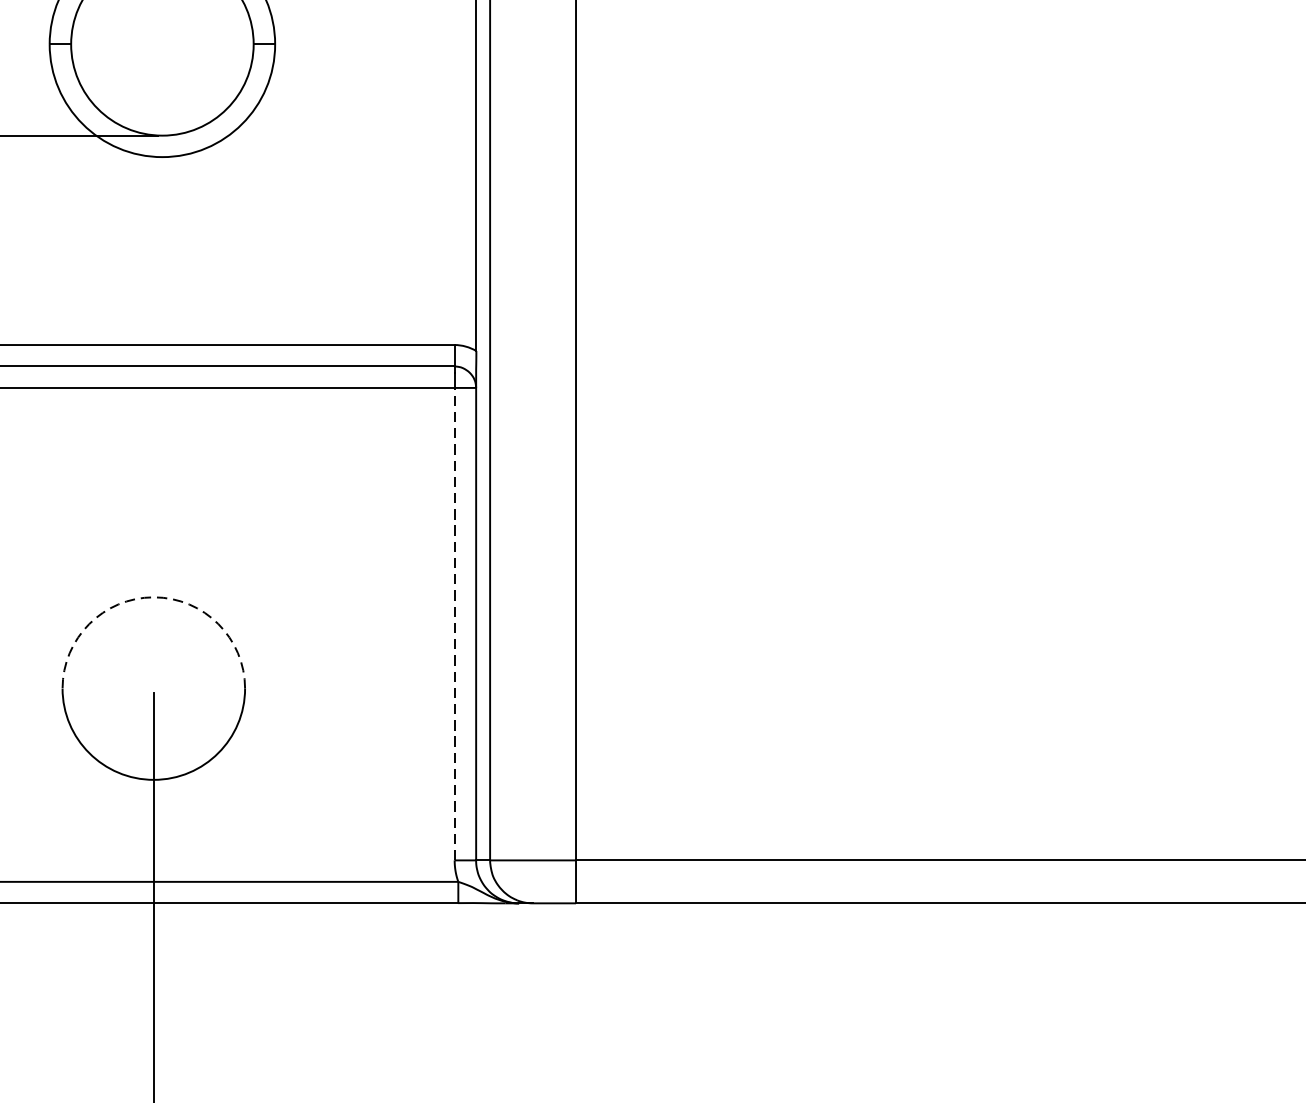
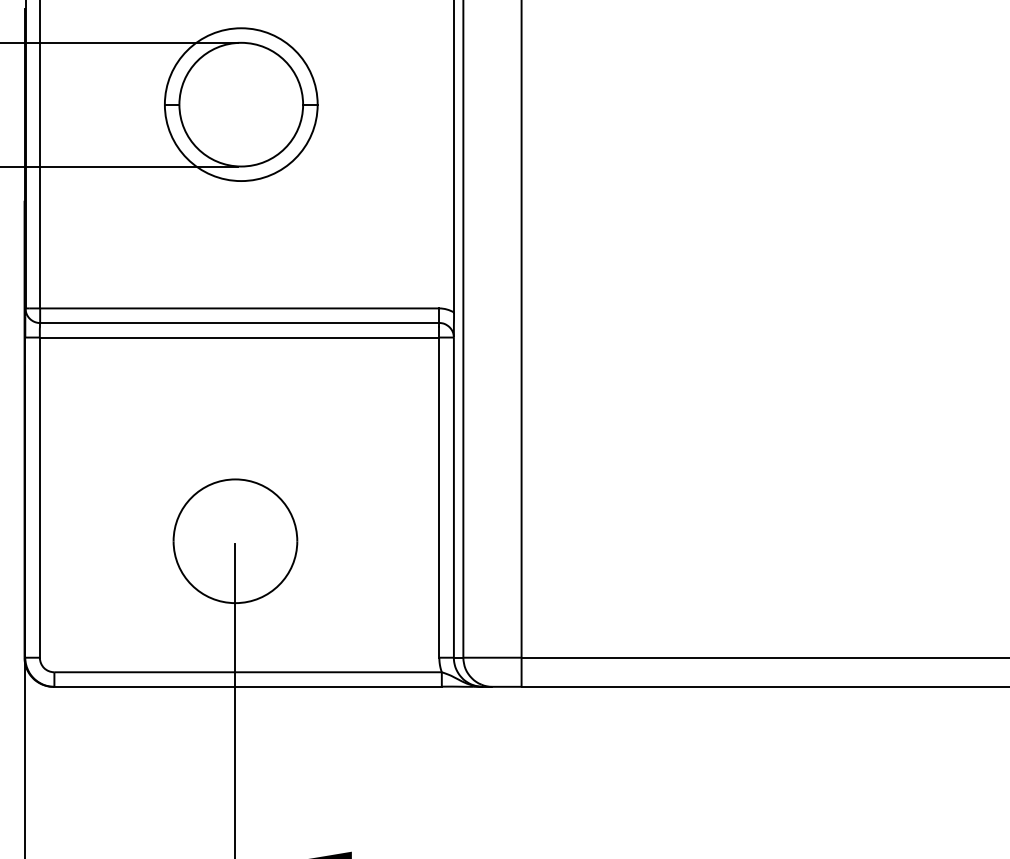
arc: (153, 597) -> (235, 479), dashed -> solid
line: (454, 623) -> (439, 497), dashed -> solid

